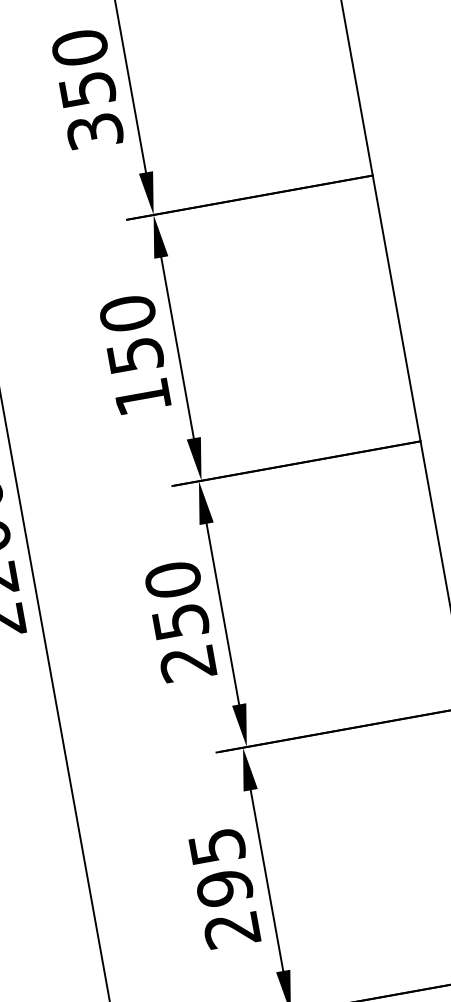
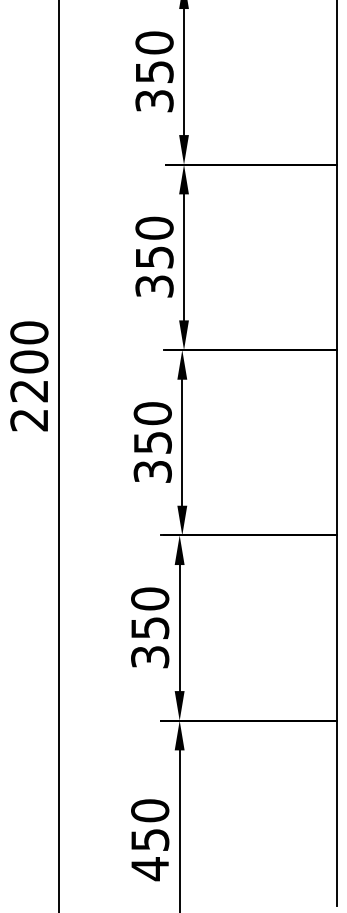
text: (142, 397) -> (154, 286), 150 -> 350
text: (187, 663) -> (152, 471), 250 -> 350
text: (224, 887) -> (150, 627), 295 -> 350

